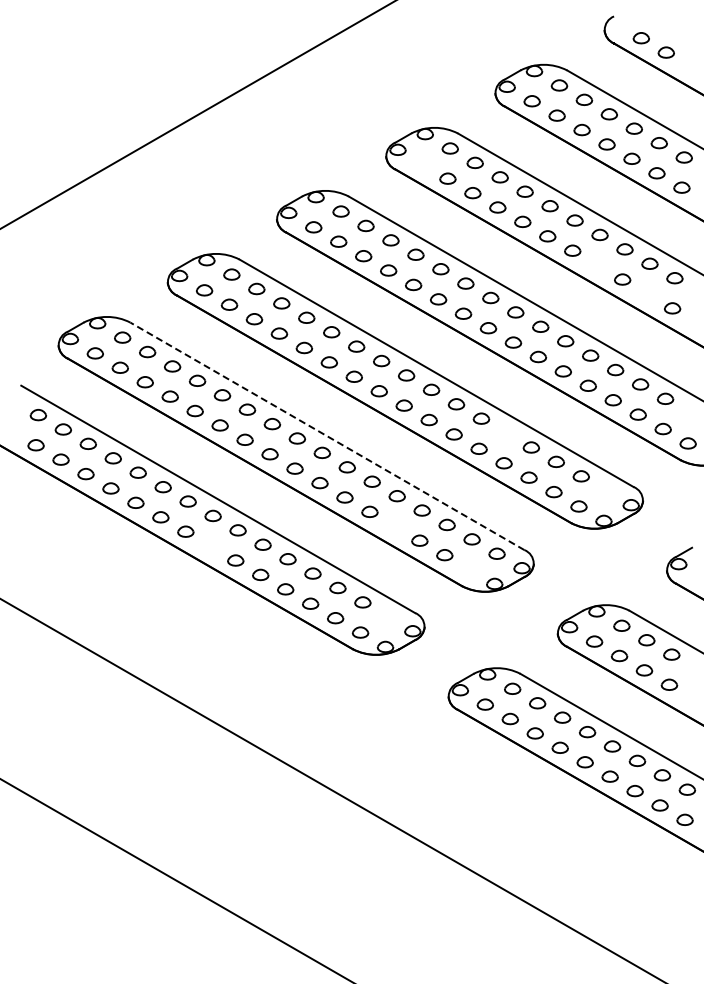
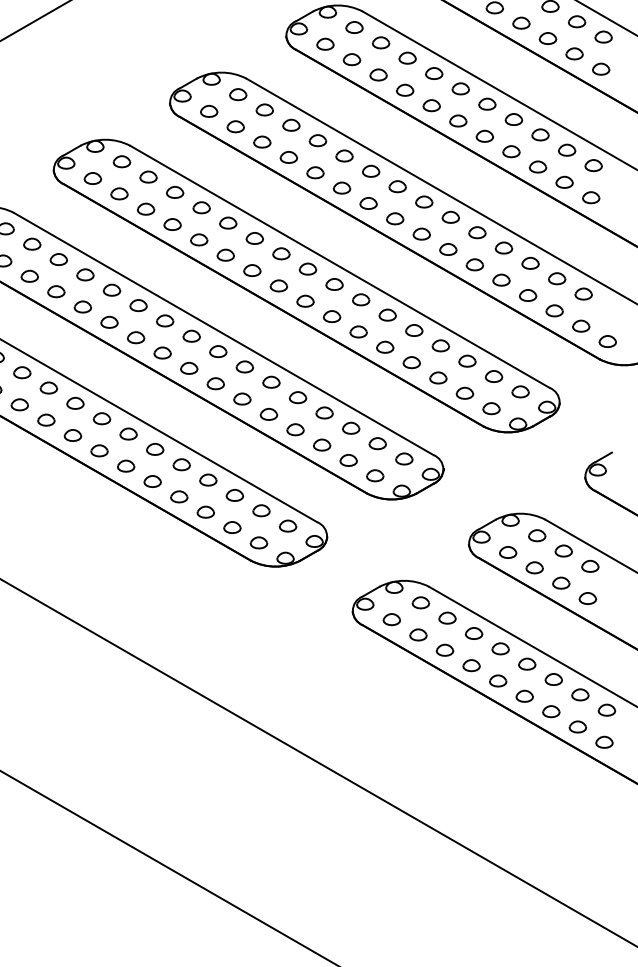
part: (422, 164) -> (324, 44), added
part: (597, 265) -> (511, 152), added
part: (647, 293) -> (564, 181), added
part: (506, 433) -> (414, 330), added
line: (326, 436) -> (222, 334), dashed -> solid
part: (605, 490) -> (519, 391), added
part: (394, 526) -> (295, 429), added
part: (210, 546) -> (99, 451), added
part: (469, 569) -> (374, 475), added
part: (387, 616) -> (287, 525), added

